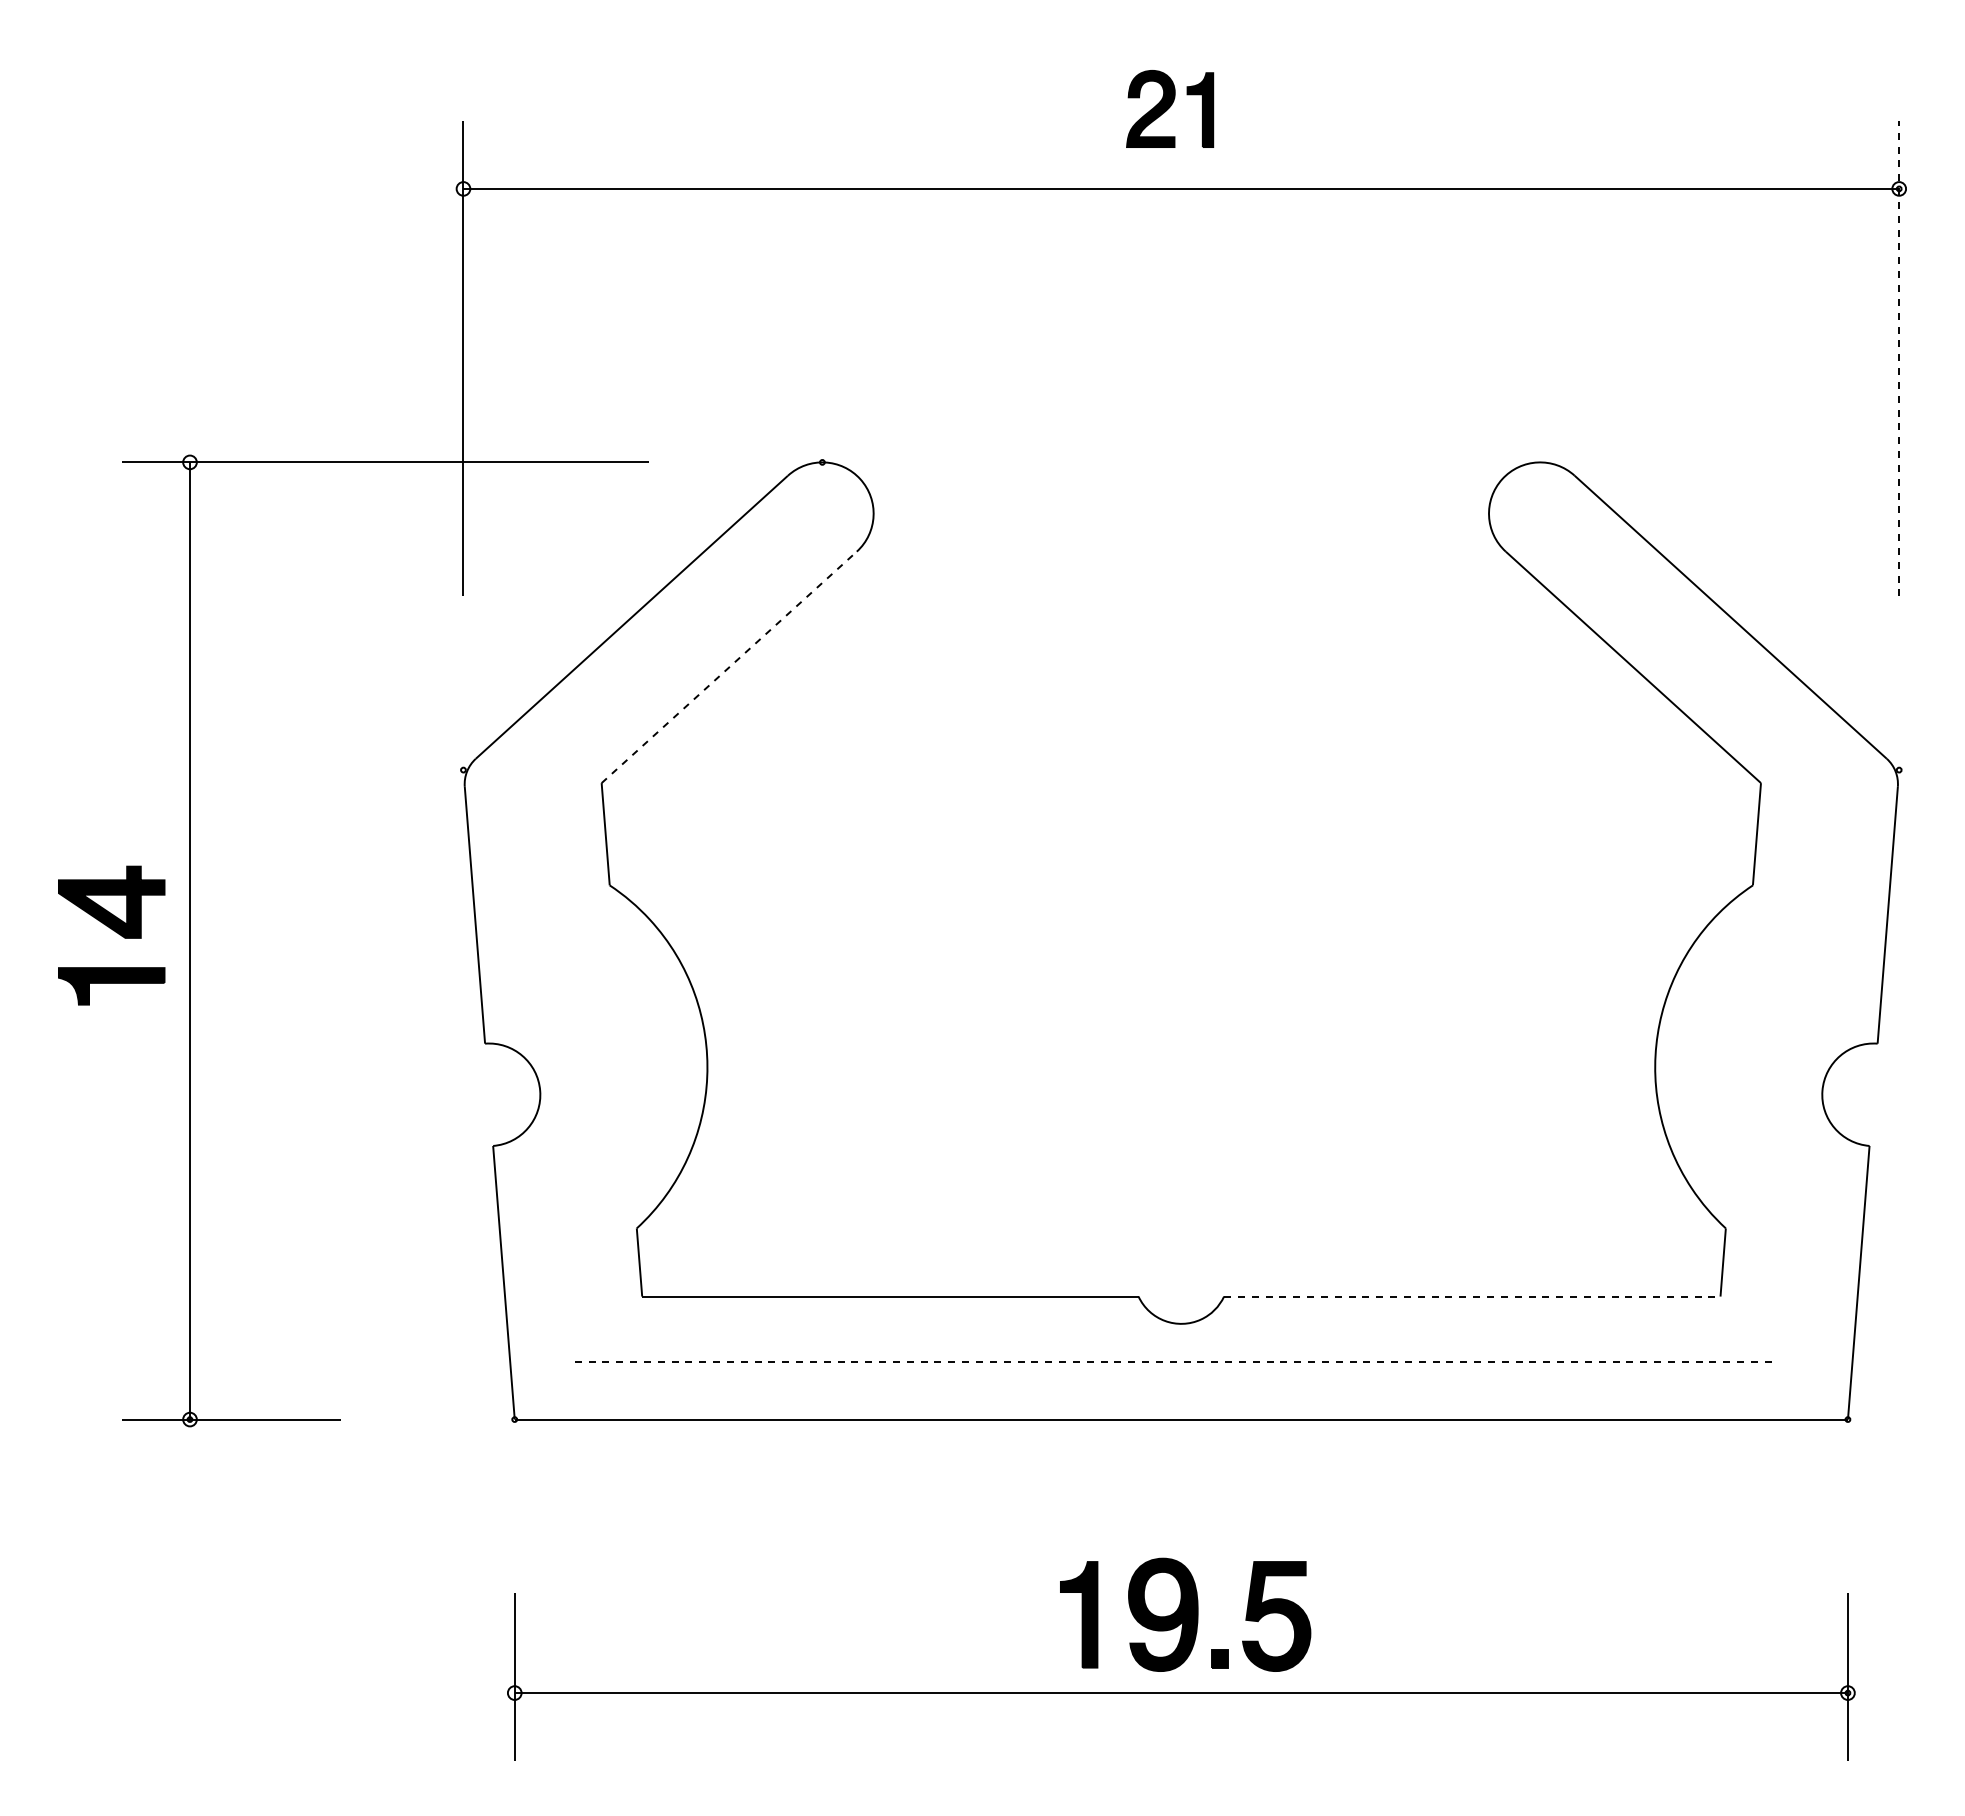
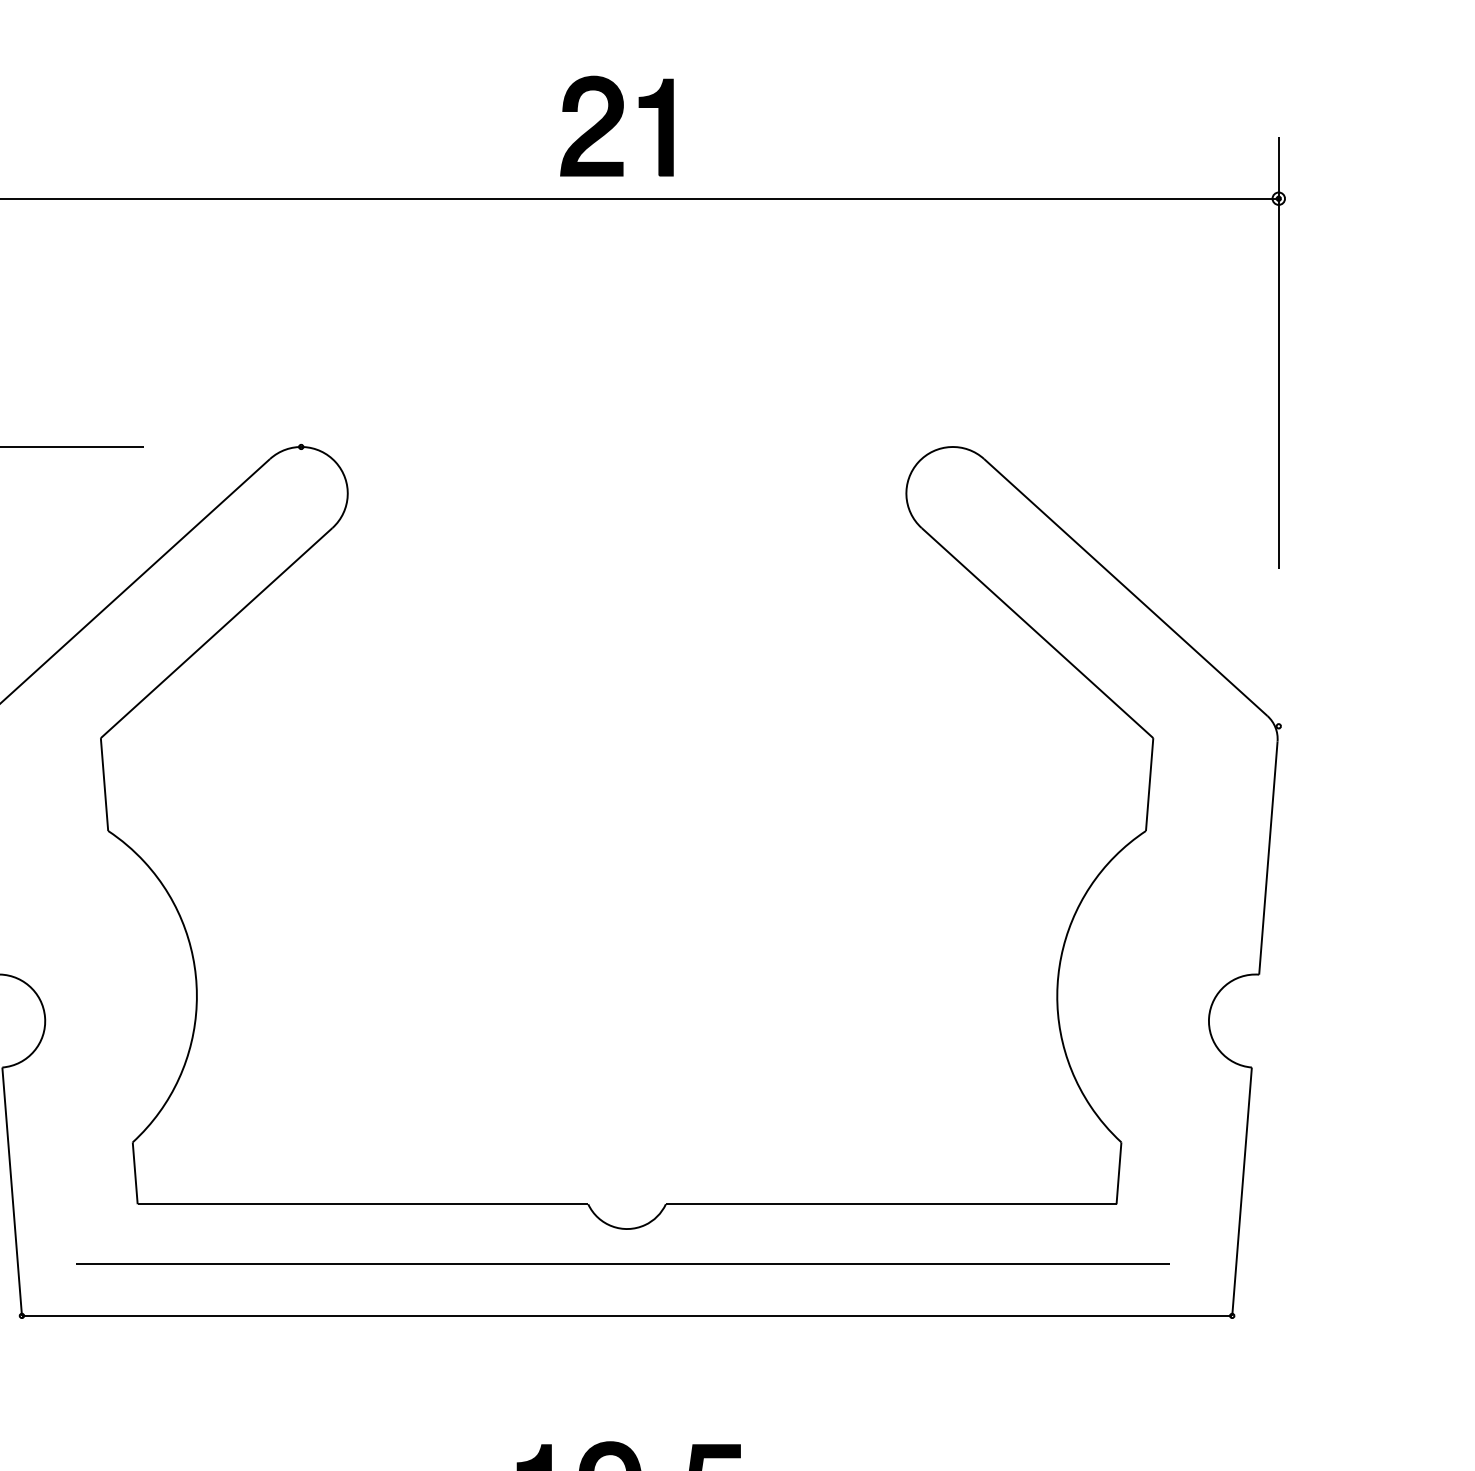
part: (1169, 108) -> (616, 125), size x1.43
line: (1899, 358) -> (1279, 352), dashed -> solid
line: (729, 667) -> (216, 633), dashed -> solid
line: (1472, 1296) -> (891, 1204), dashed -> solid
line: (1177, 1362) -> (623, 1264), dashed -> solid

